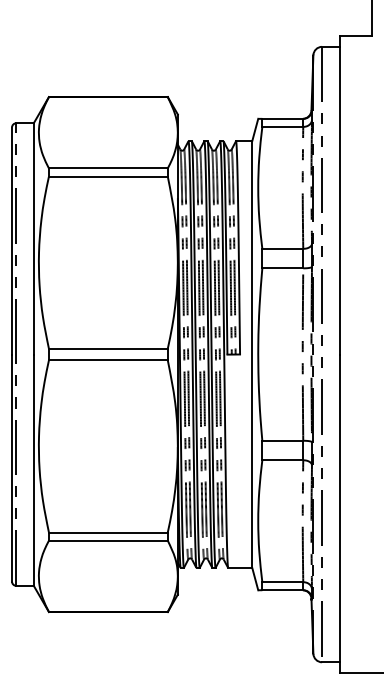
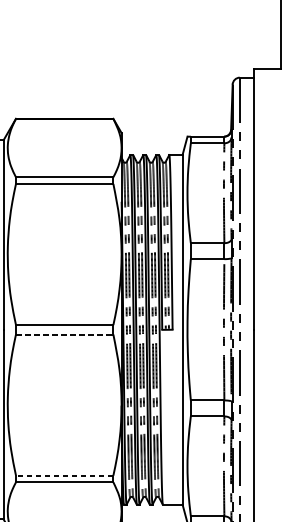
line: (108, 360) -> (64, 334), solid -> dashed
line: (107, 532) -> (63, 475), solid -> dashed

